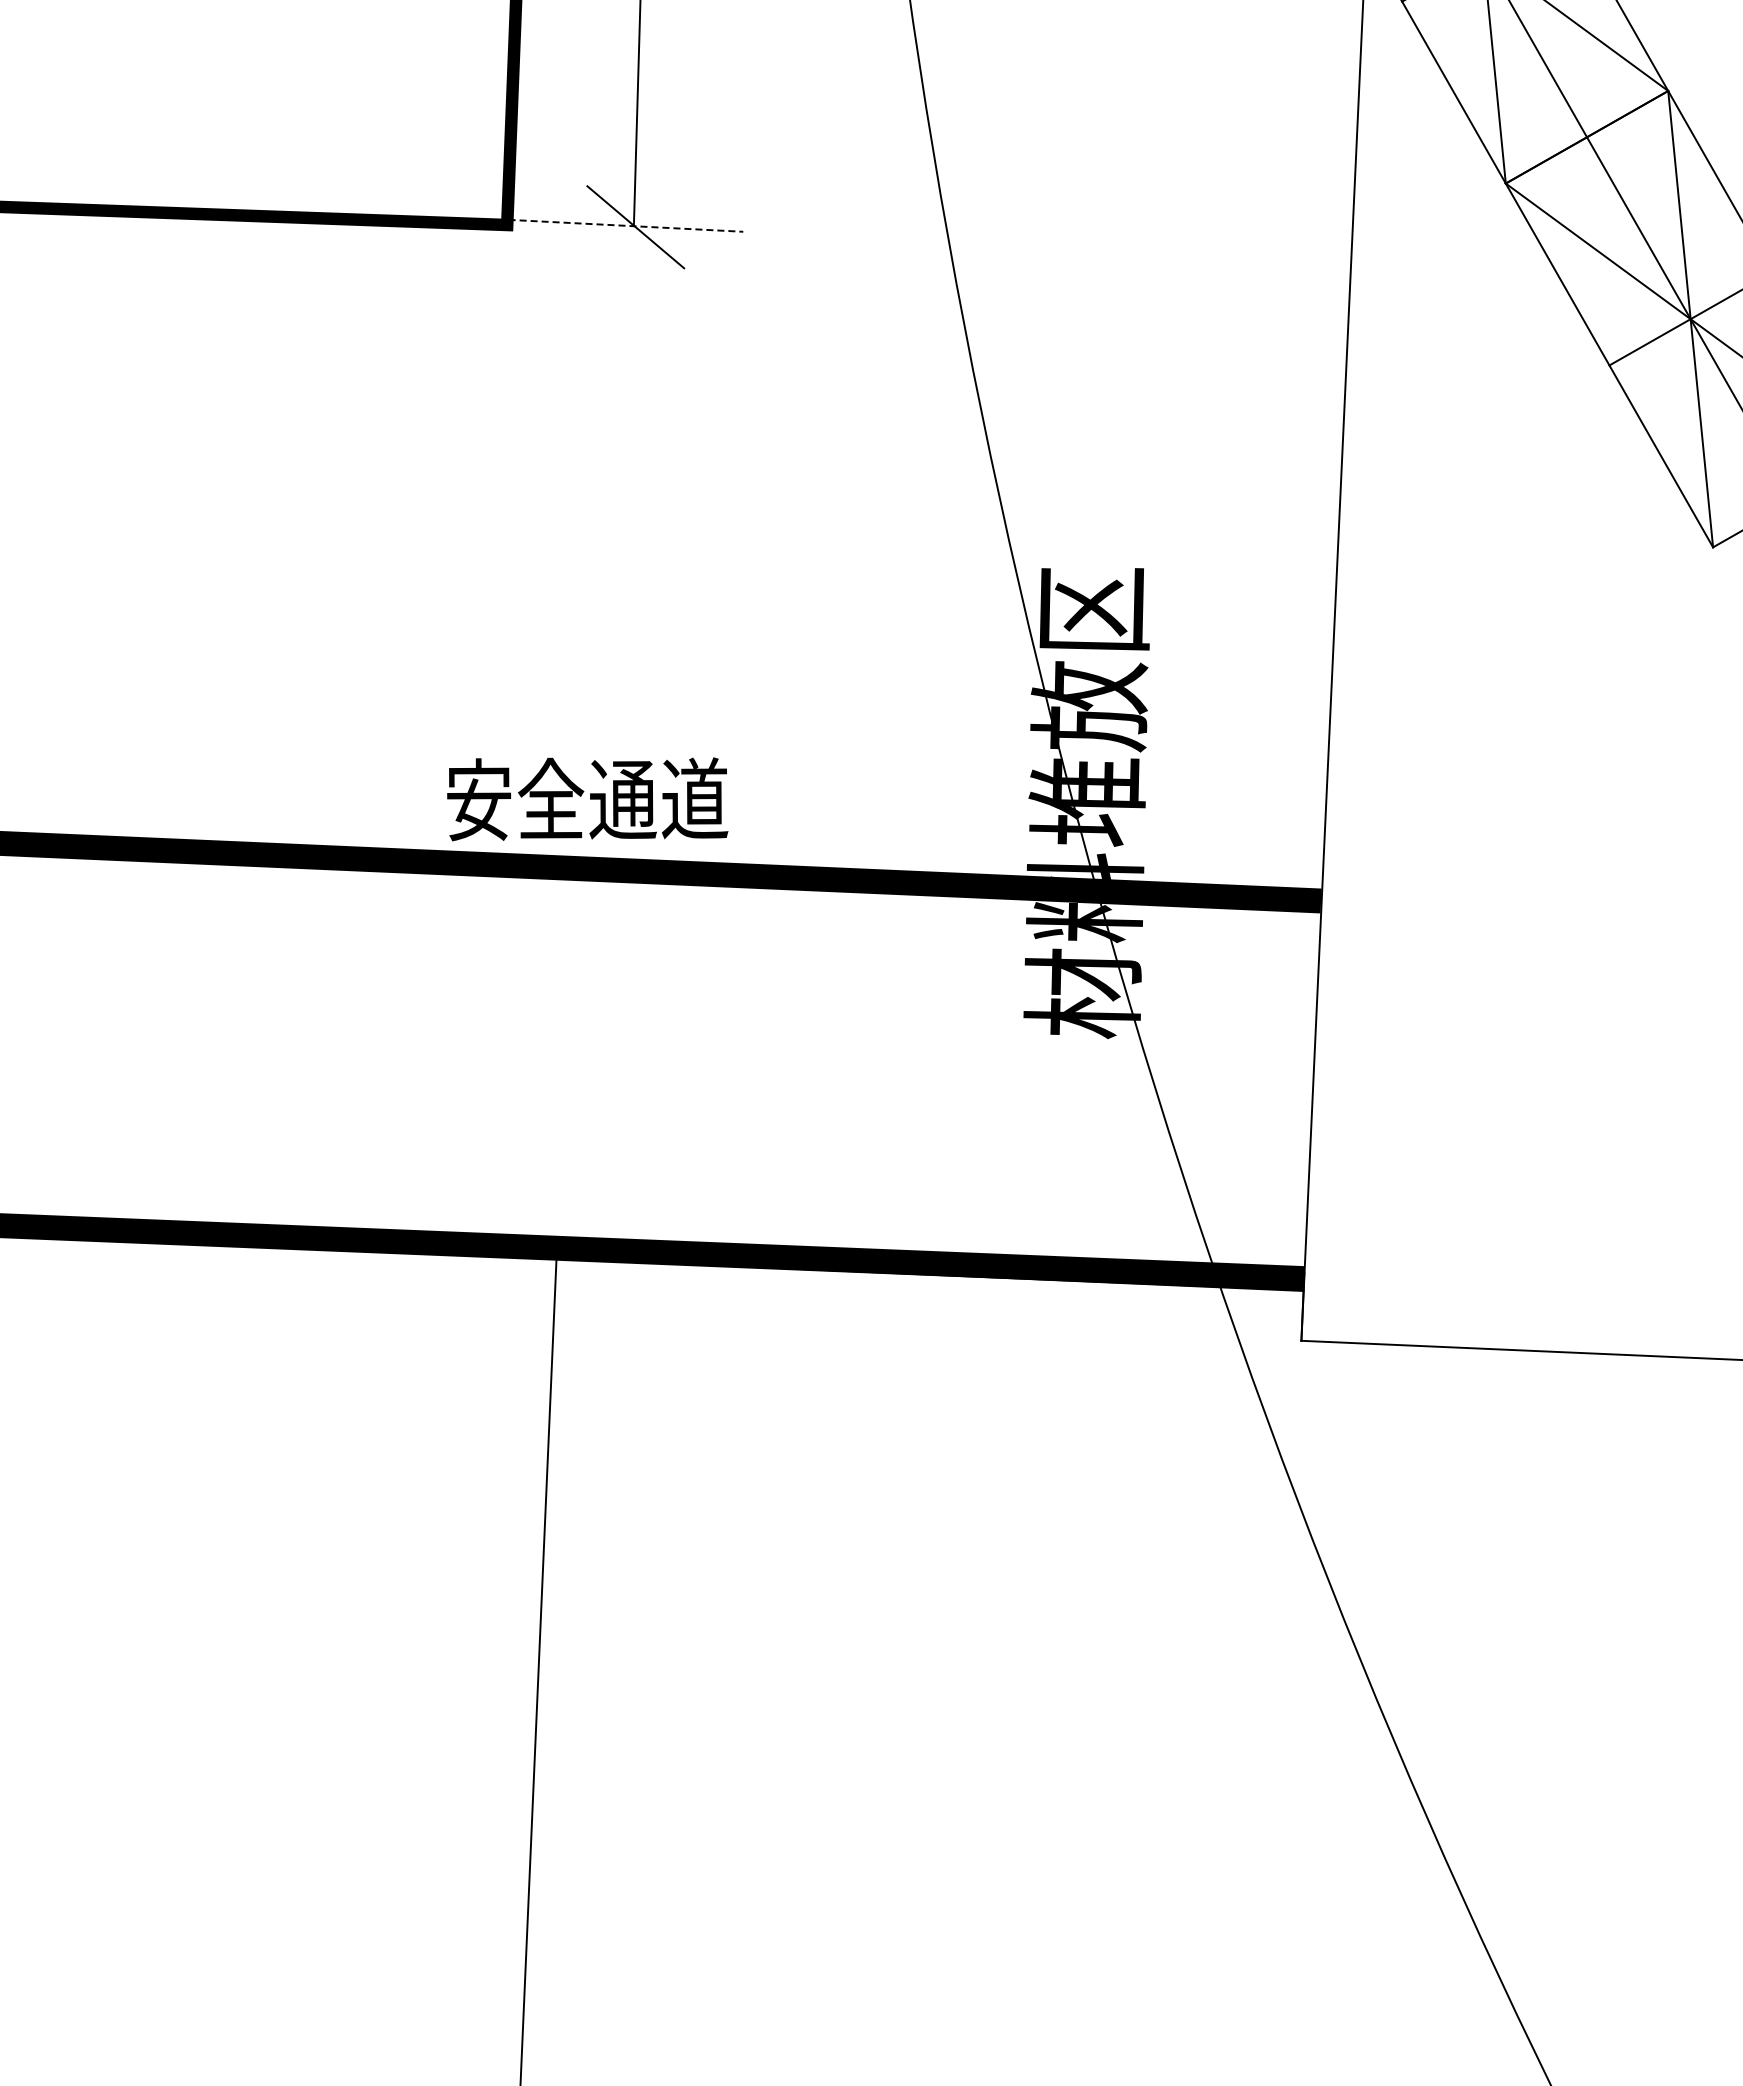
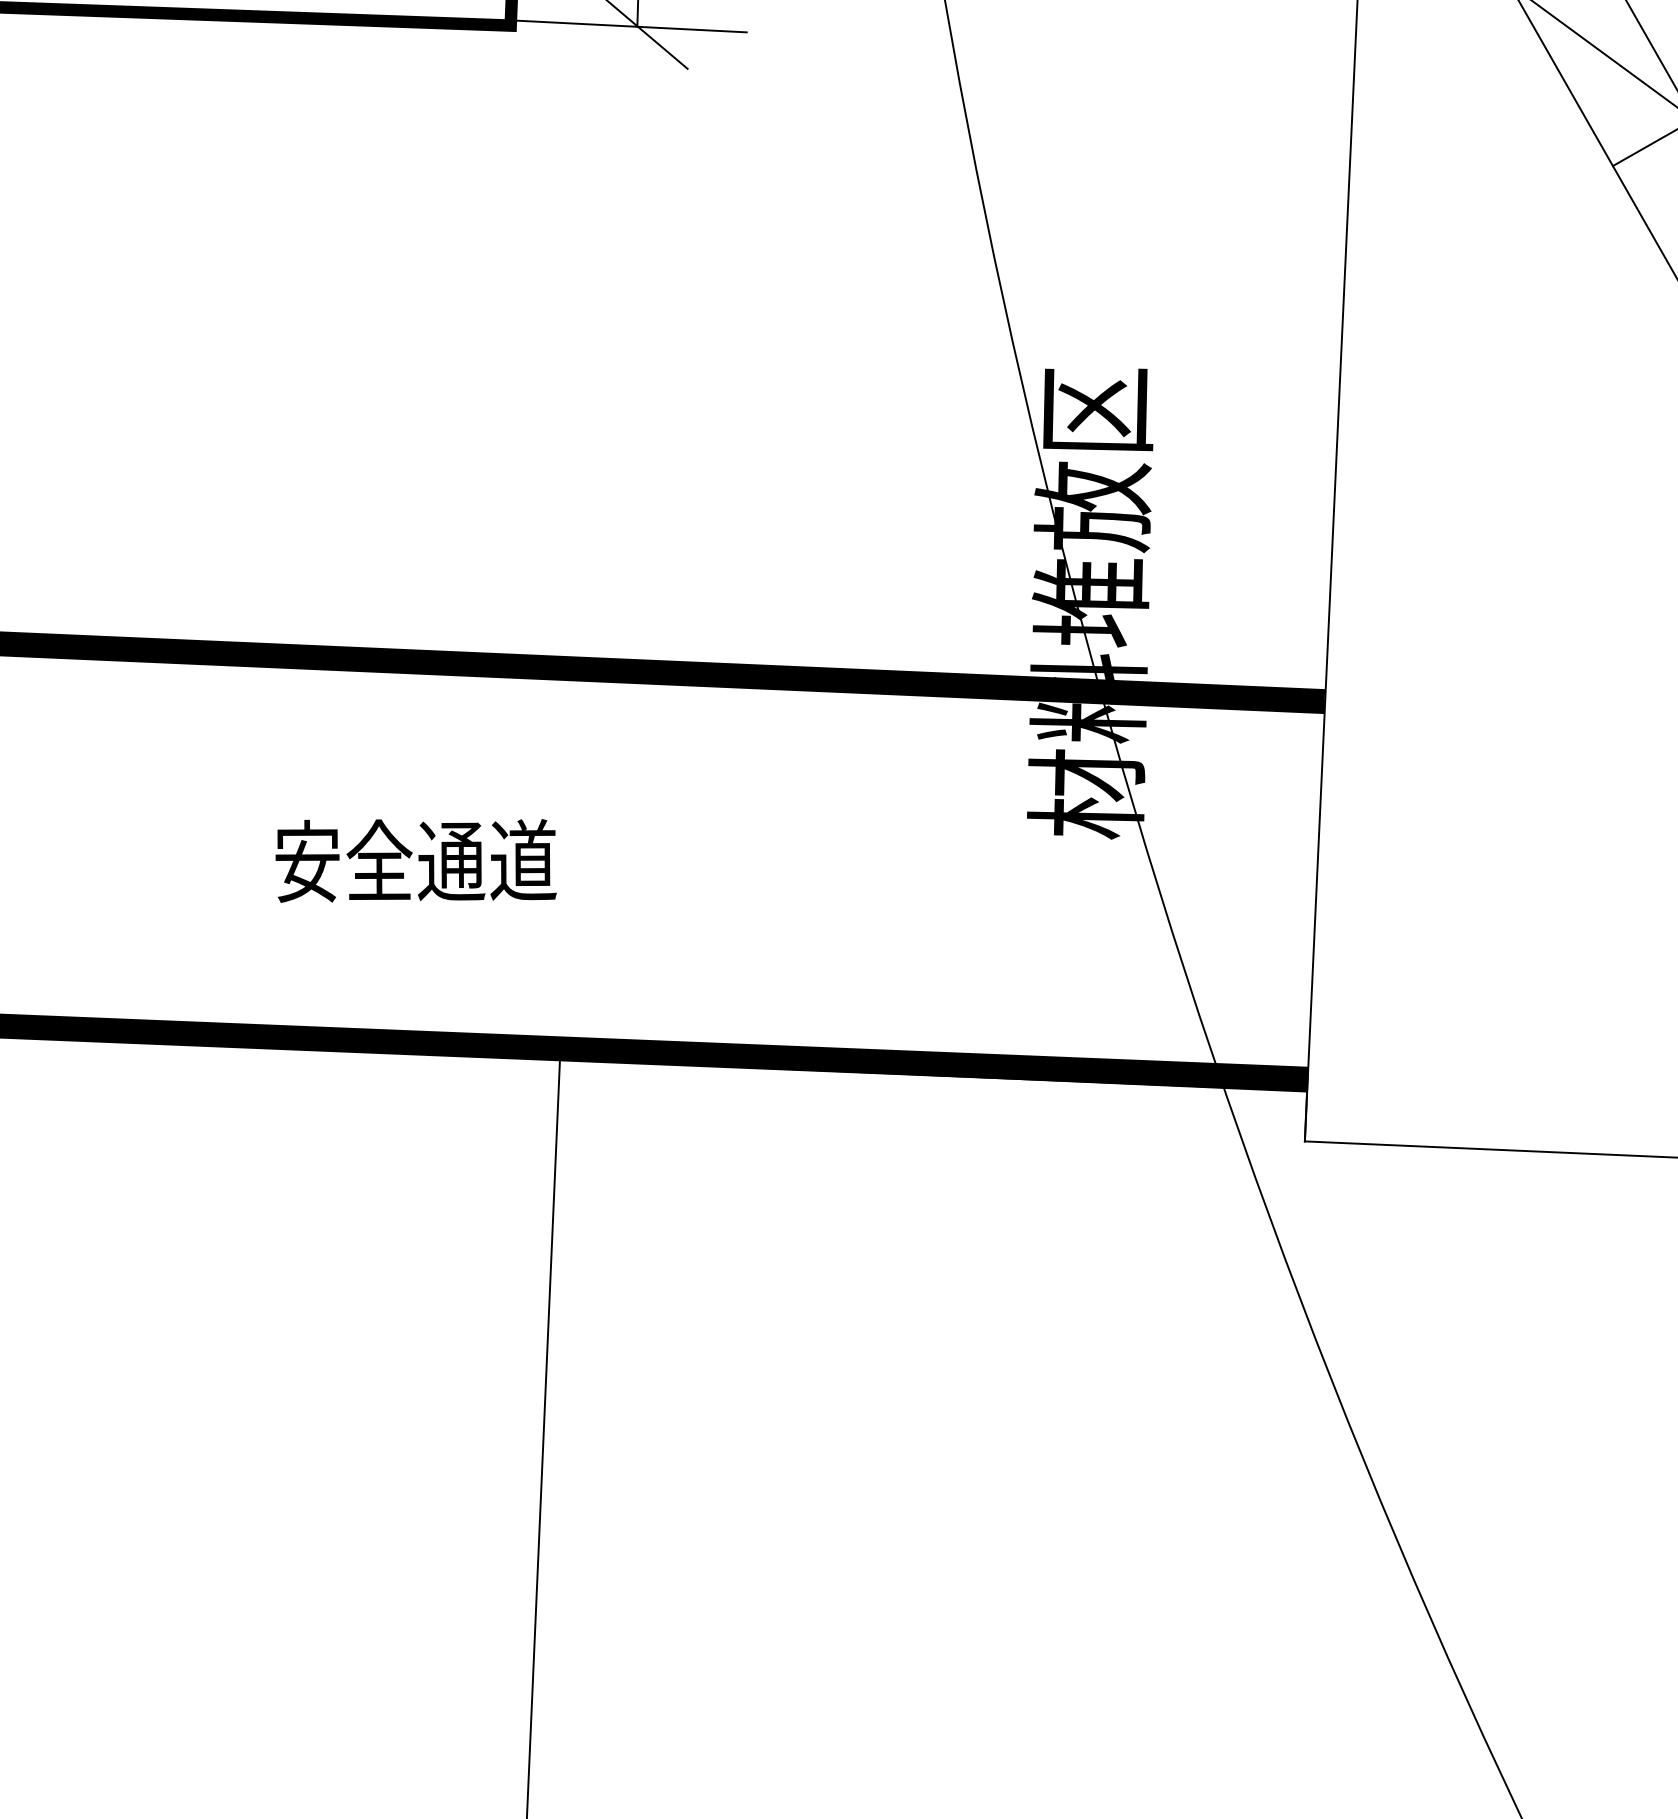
line: (626, 225) -> (629, 26), dashed -> solid
text: (587, 799) -> (415, 861), moved

